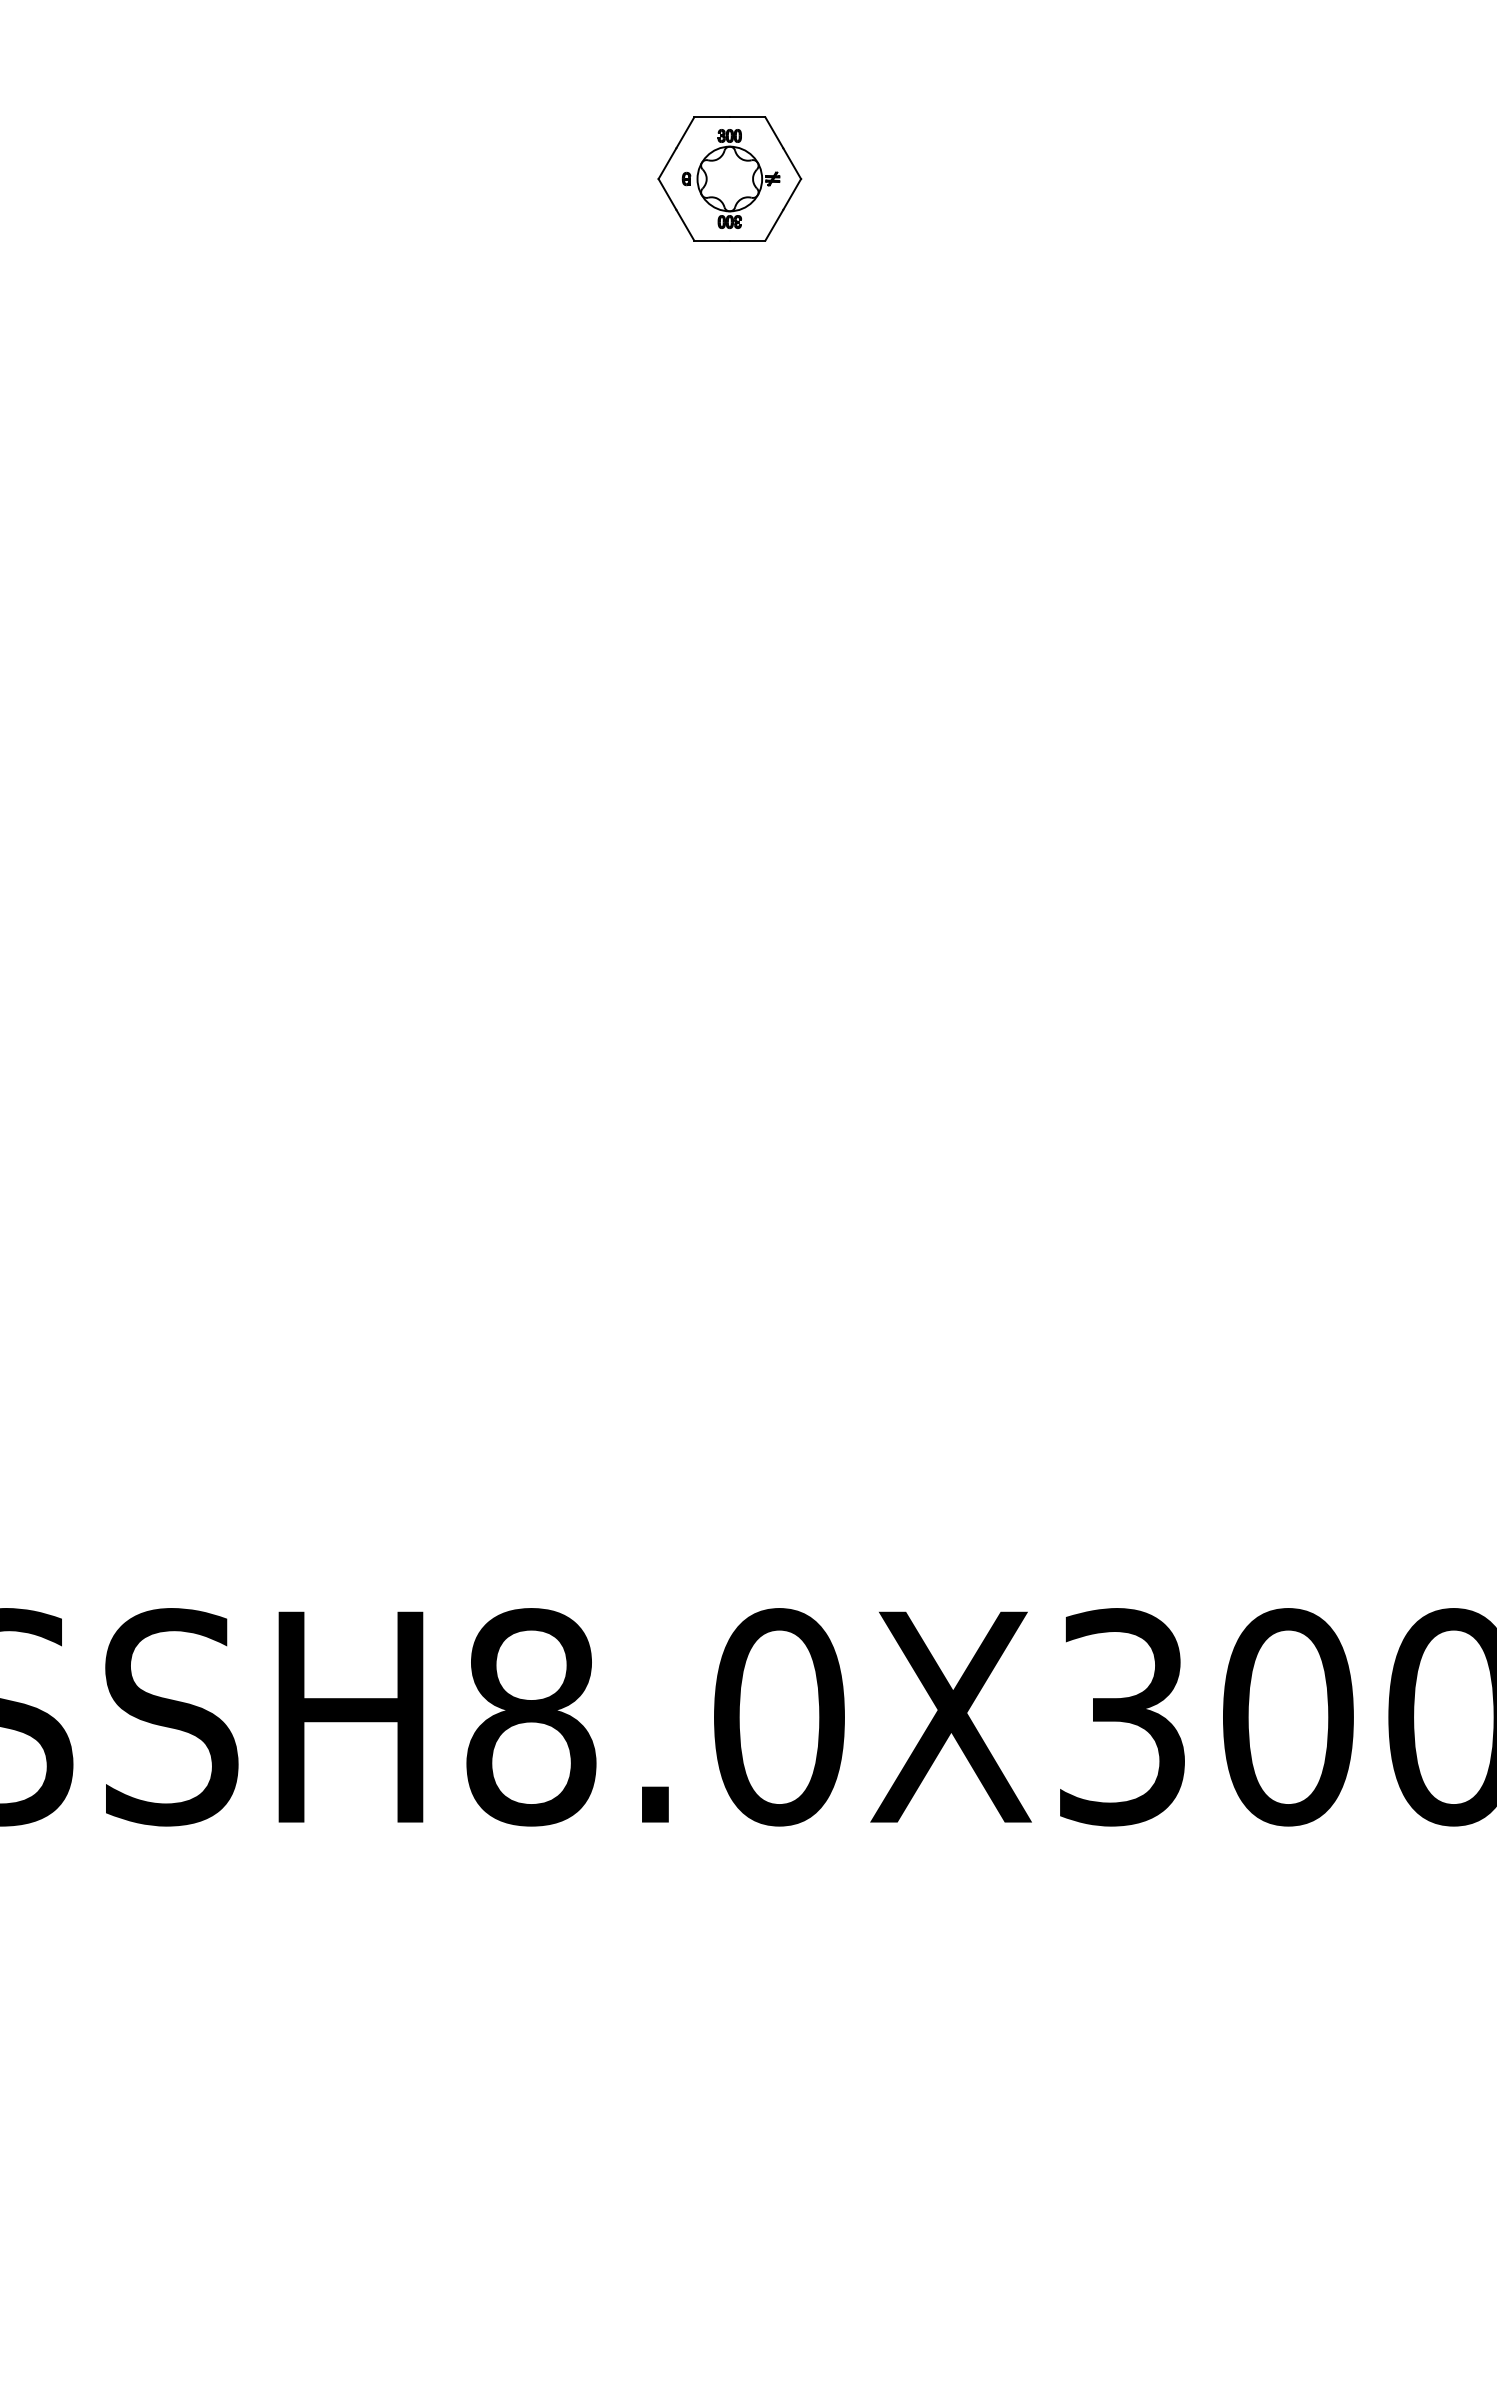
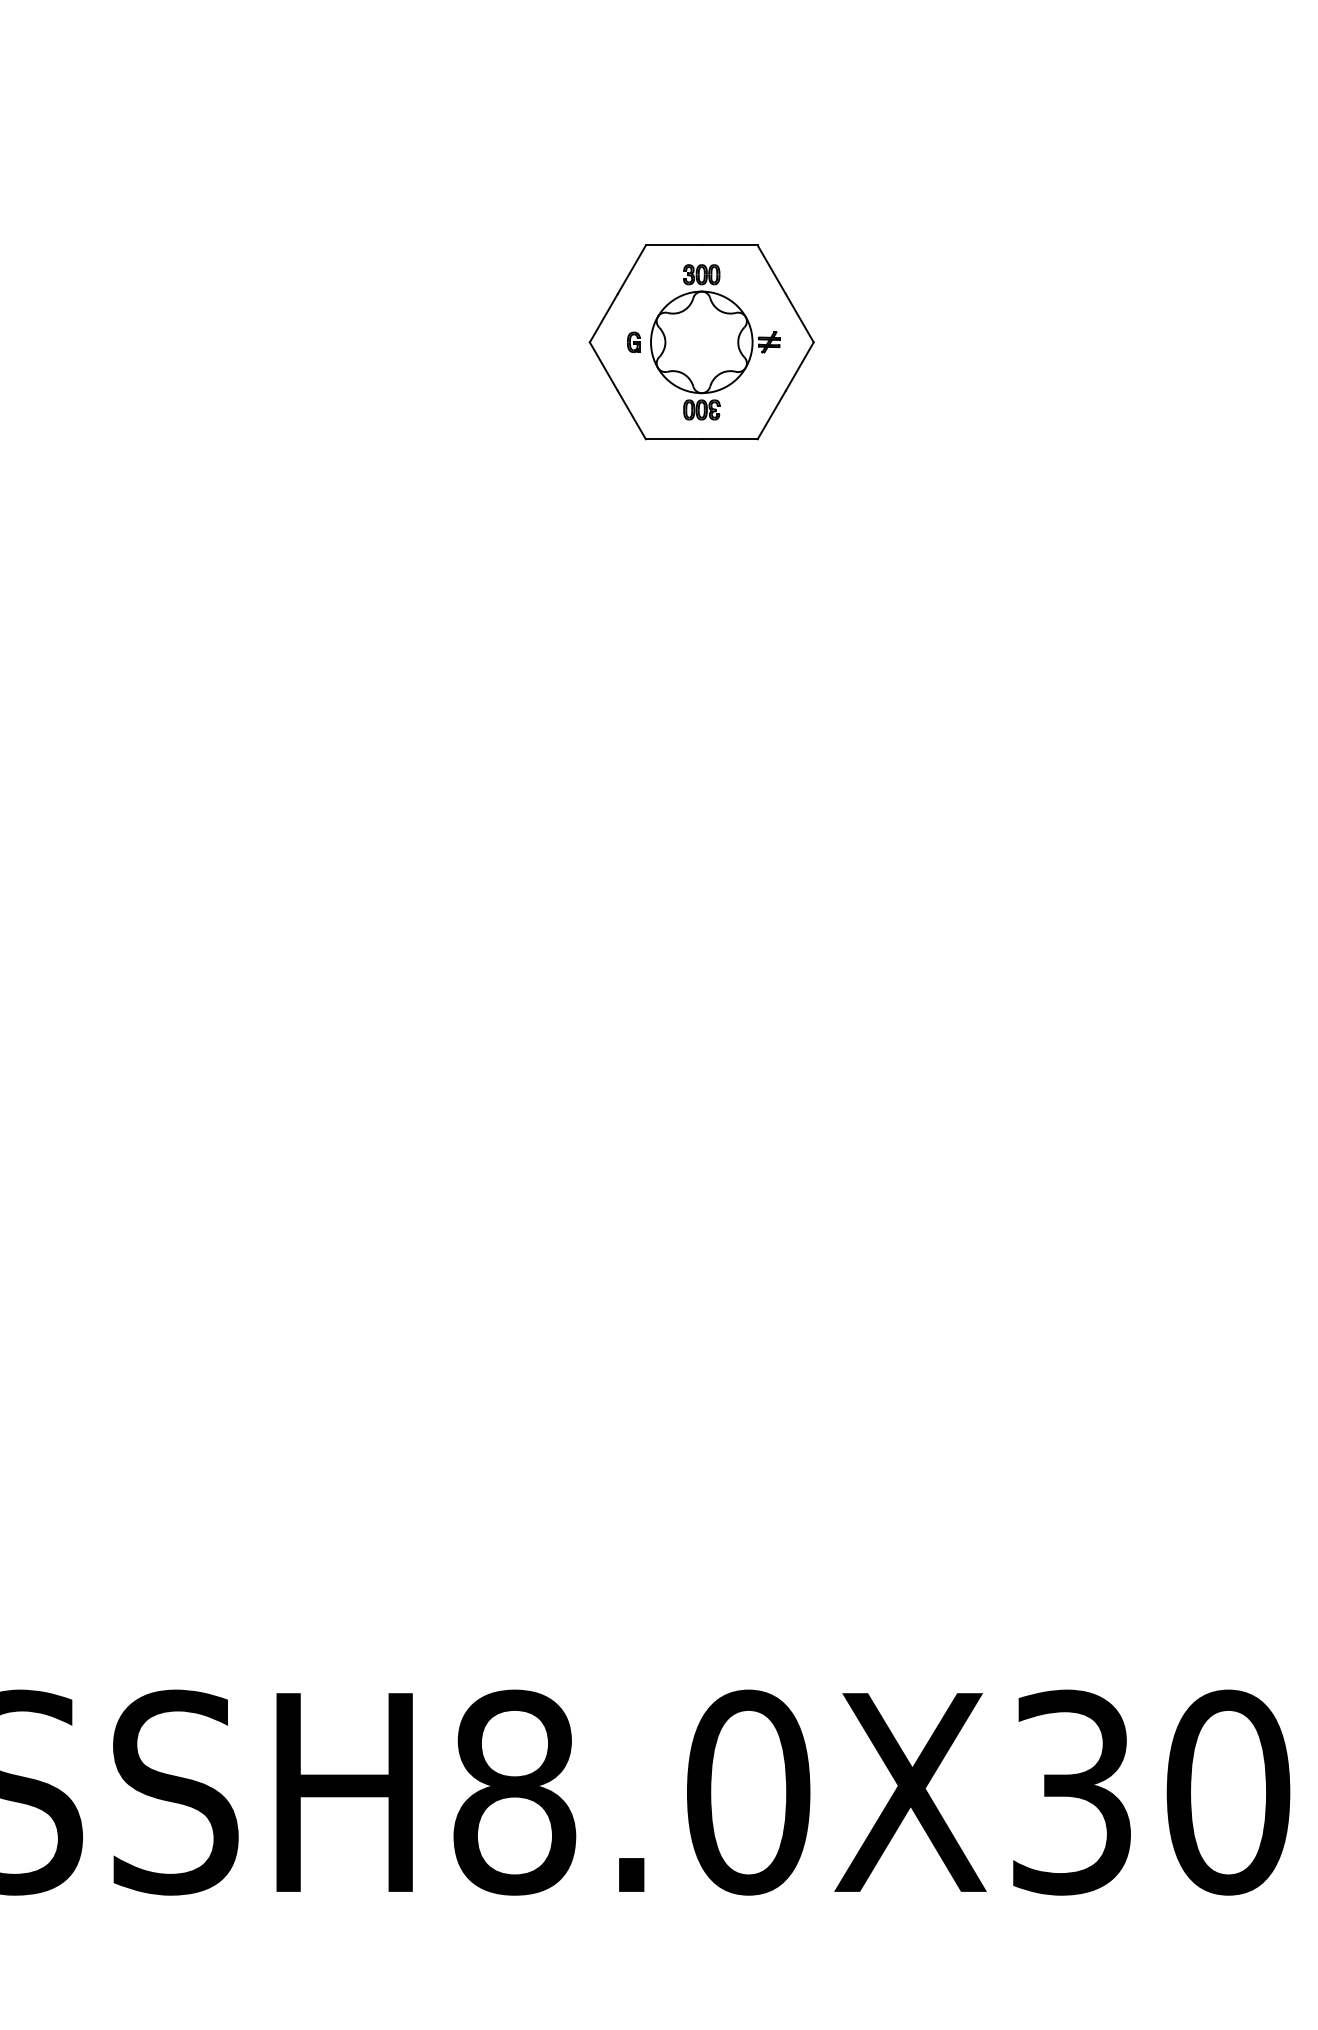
part: (729, 178) -> (701, 341), size x1.67

